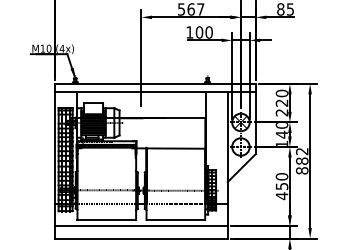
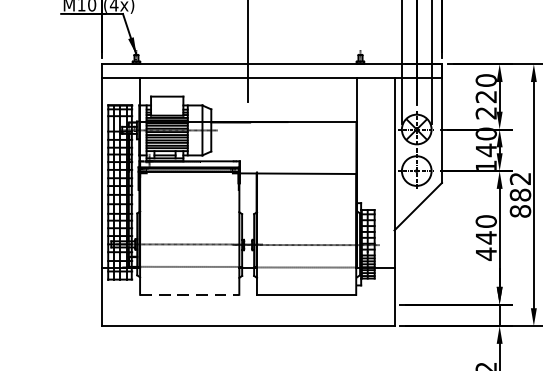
text: (282, 186) -> (487, 237), 450 -> 440
line: (107, 220) -> (190, 295), solid -> dashed
line: (141, 225) -> (248, 303), removed

